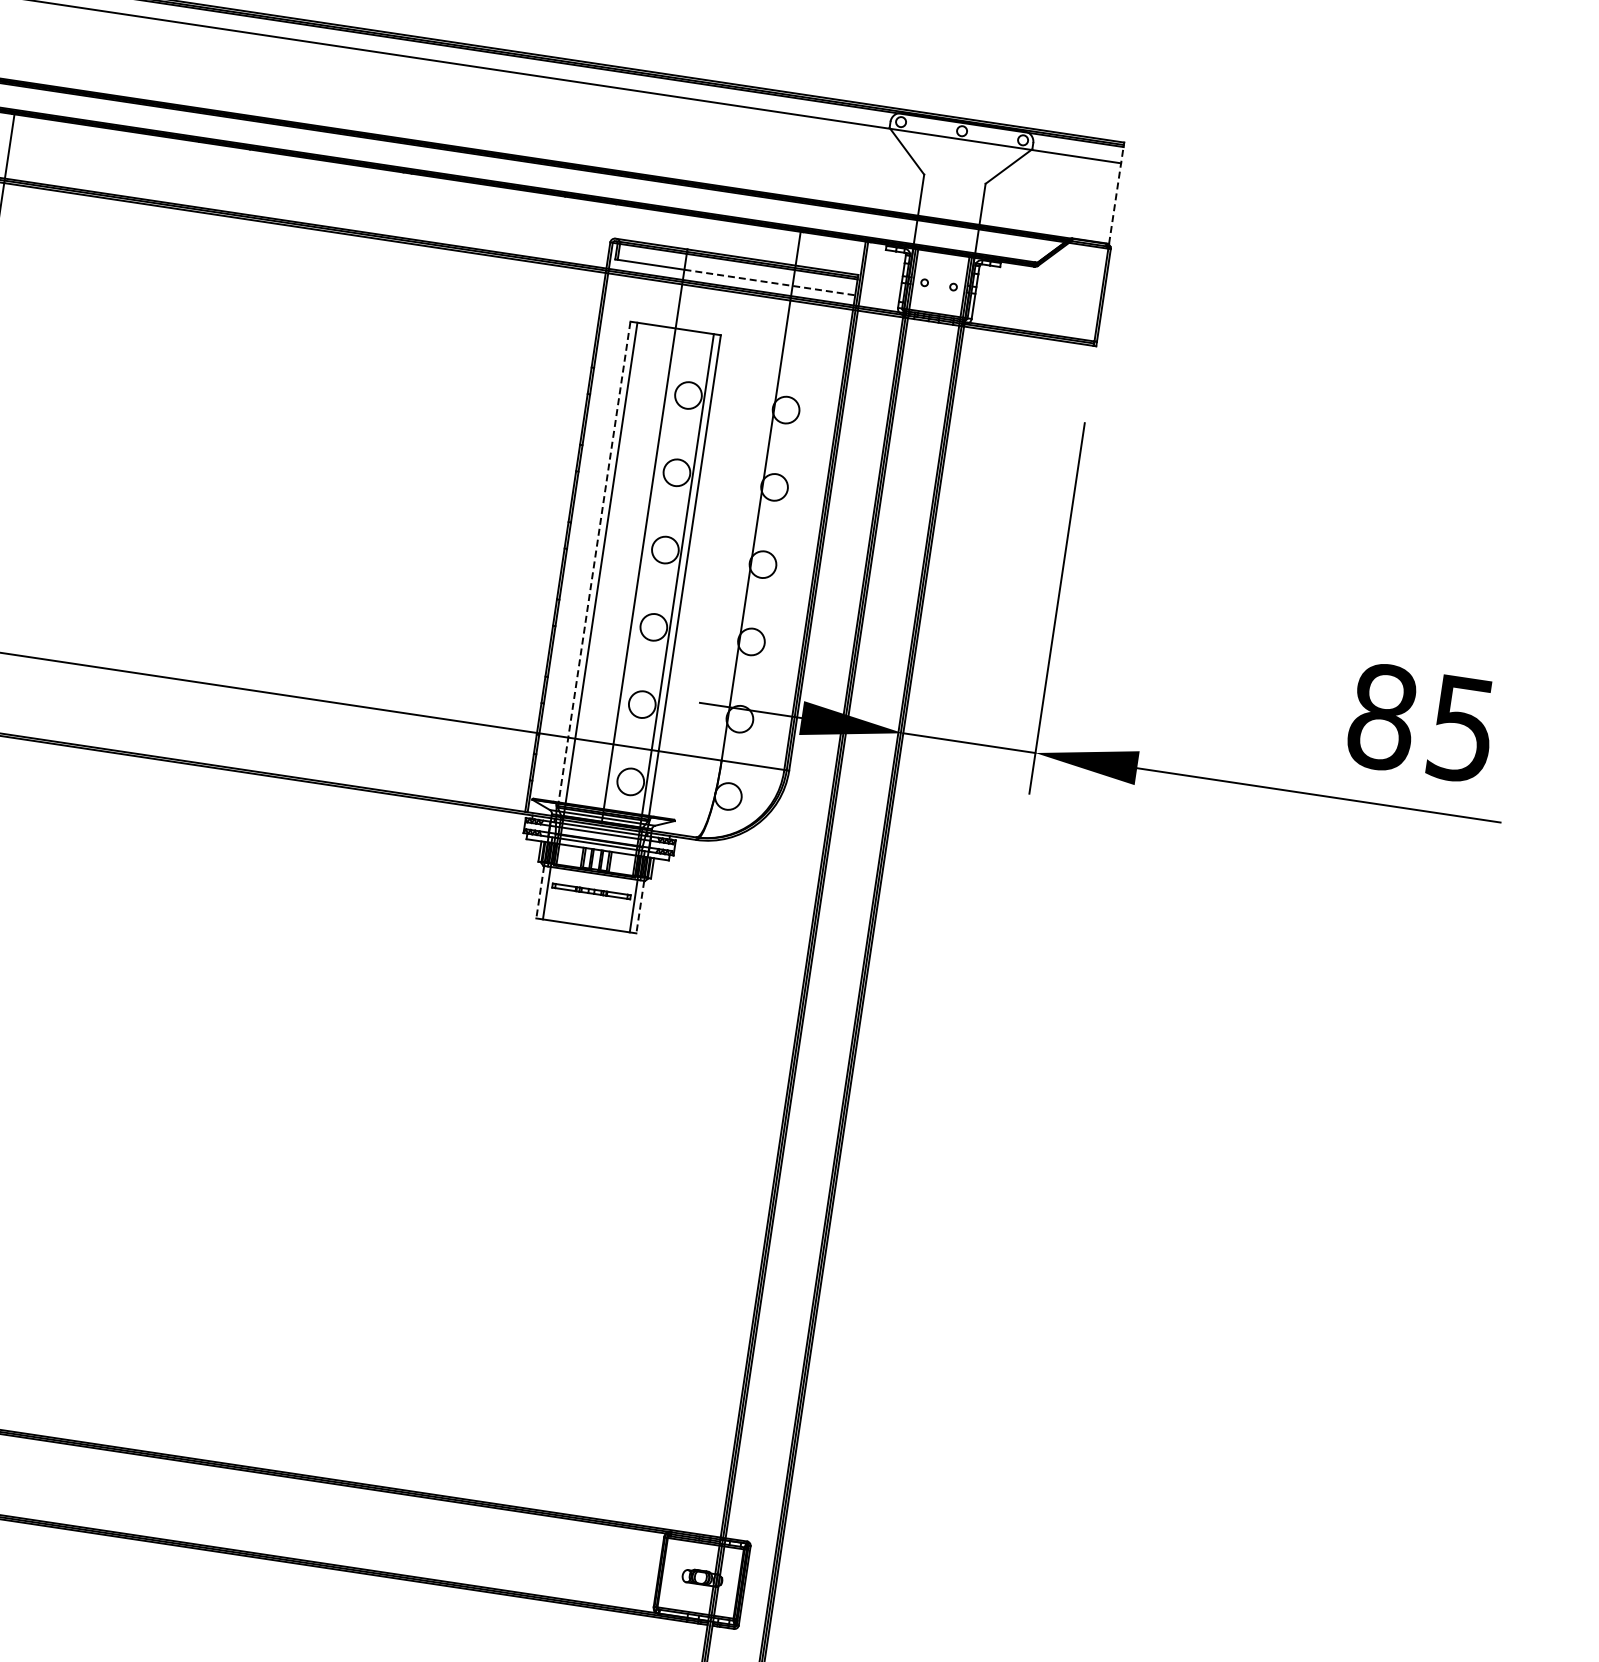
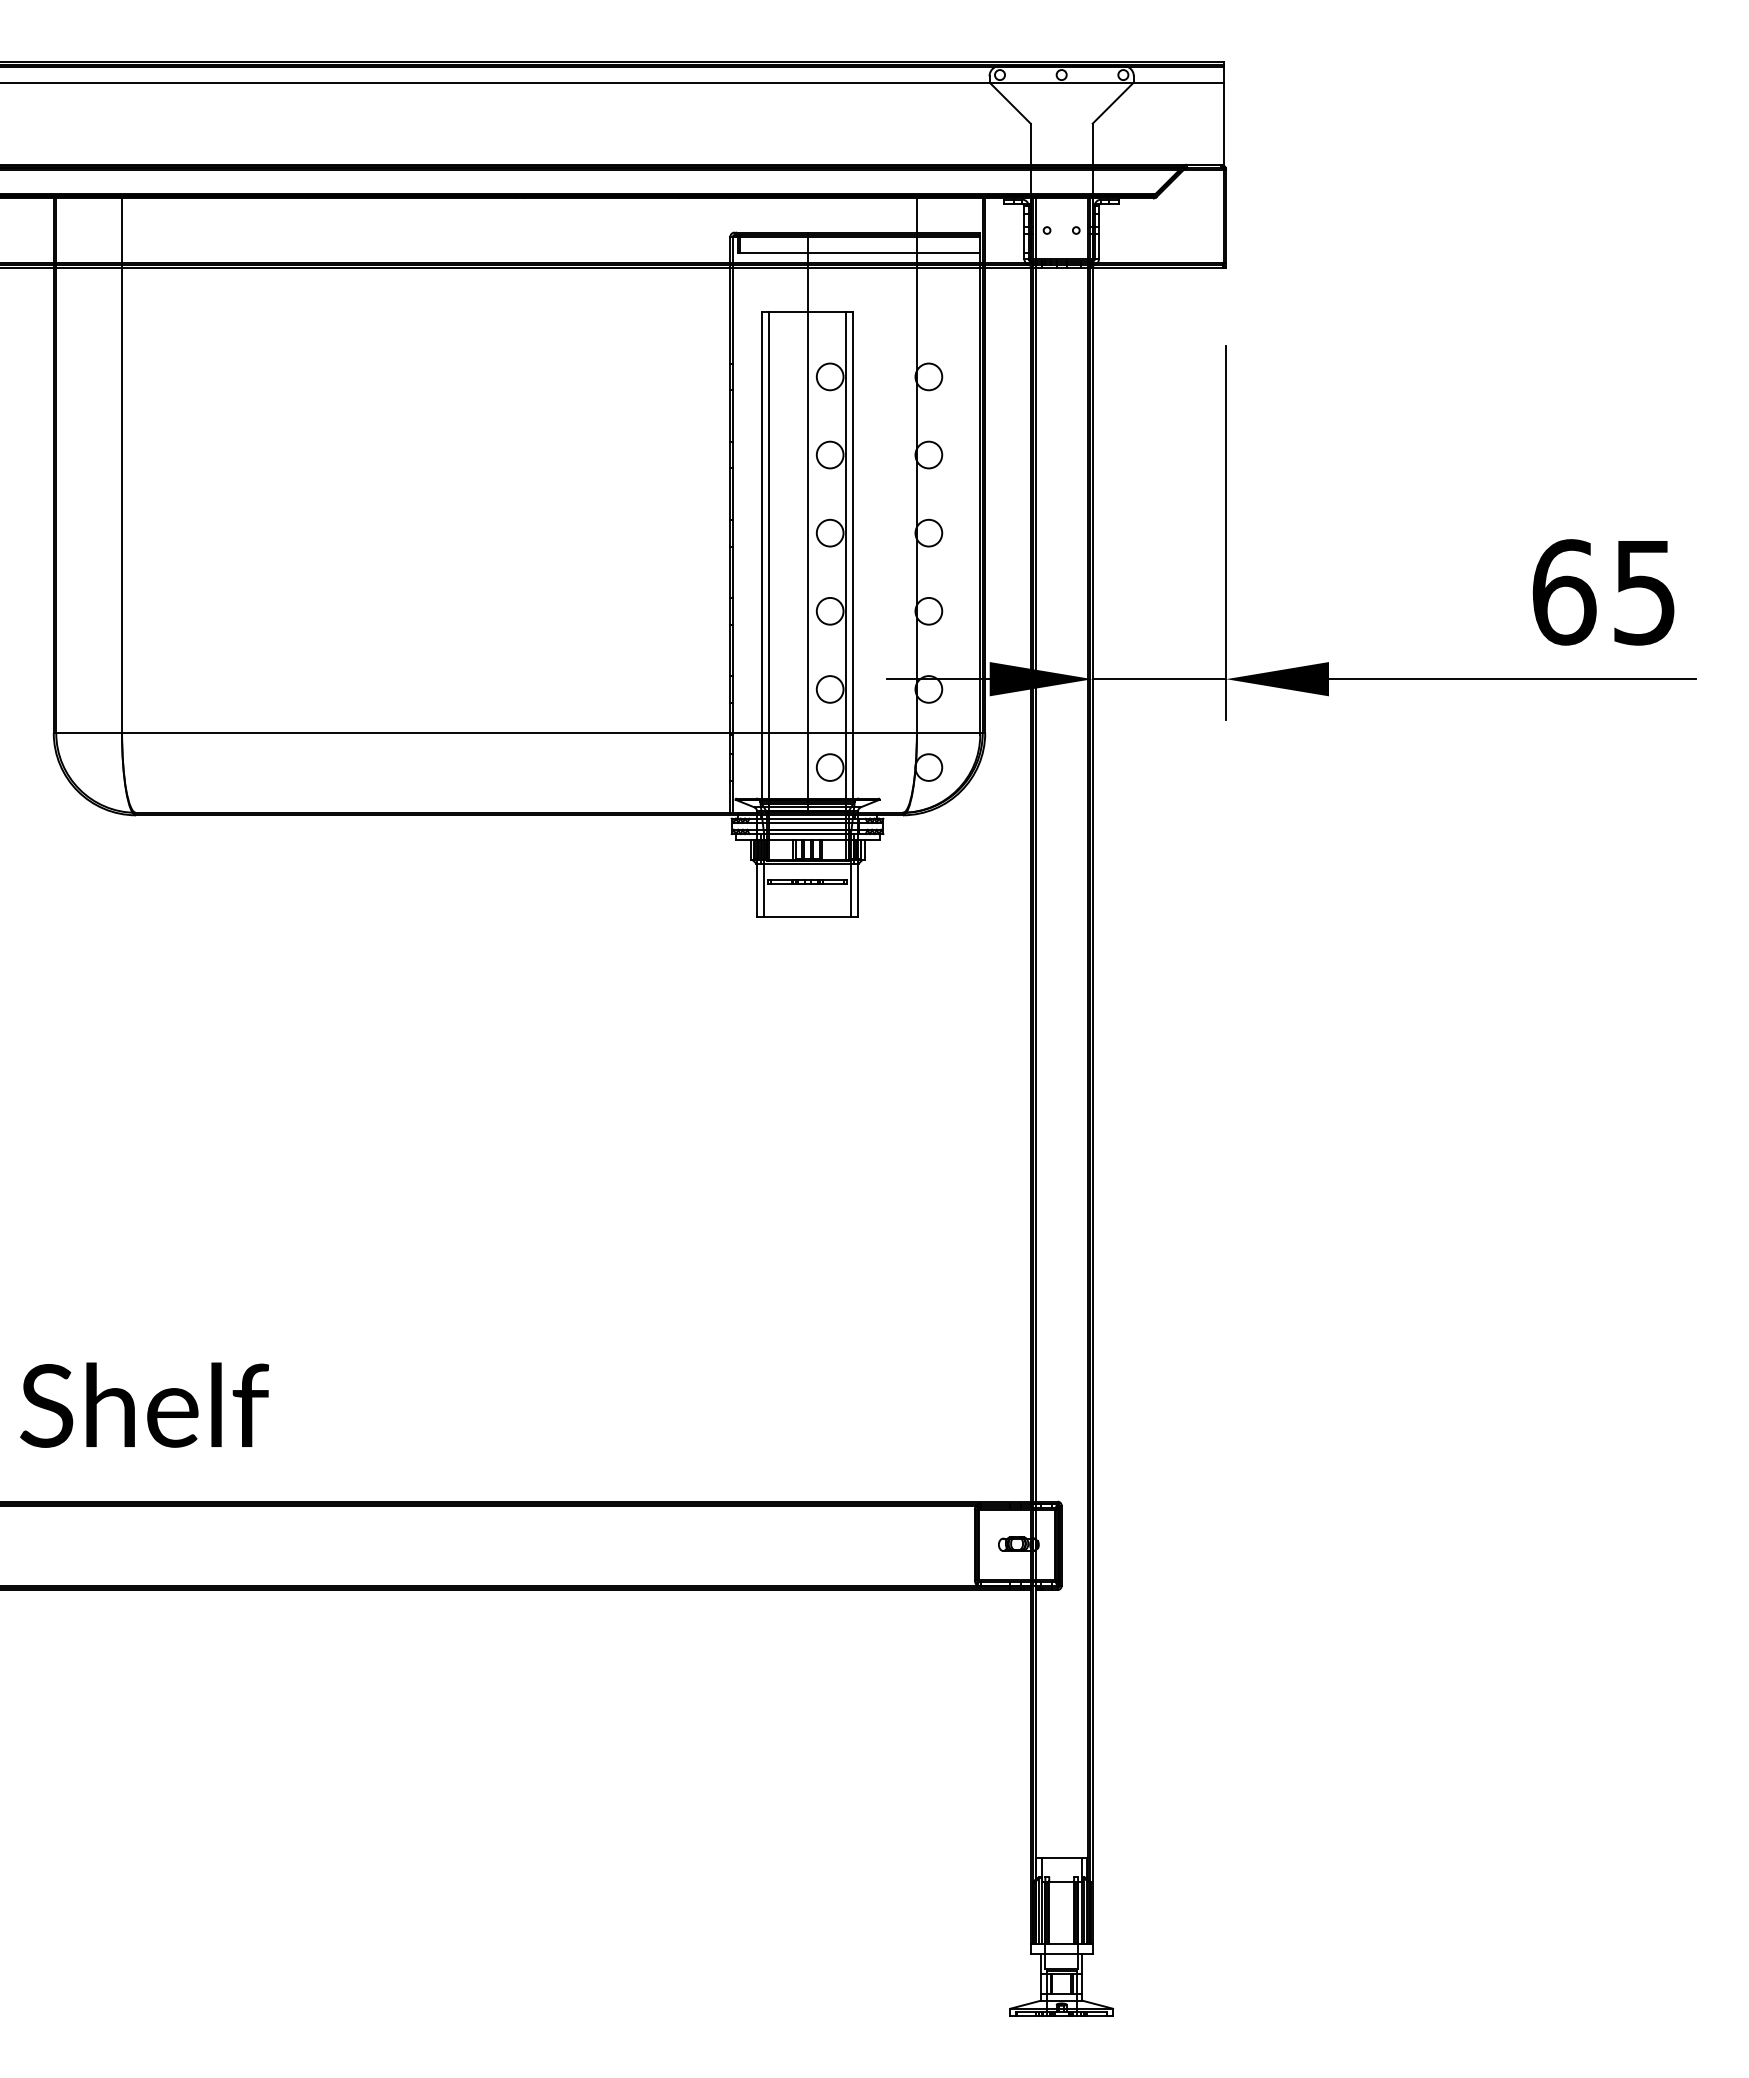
line: (1116, 195) -> (1223, 115), dashed -> solid
line: (770, 282) -> (894, 253), dashed -> solid
line: (593, 564) -> (761, 558), dashed -> solid
text: (1382, 717) -> (1564, 592), 85 -> 65
line: (539, 892) -> (756, 890), dashed -> solid
line: (640, 907) -> (858, 890), dashed -> solid

